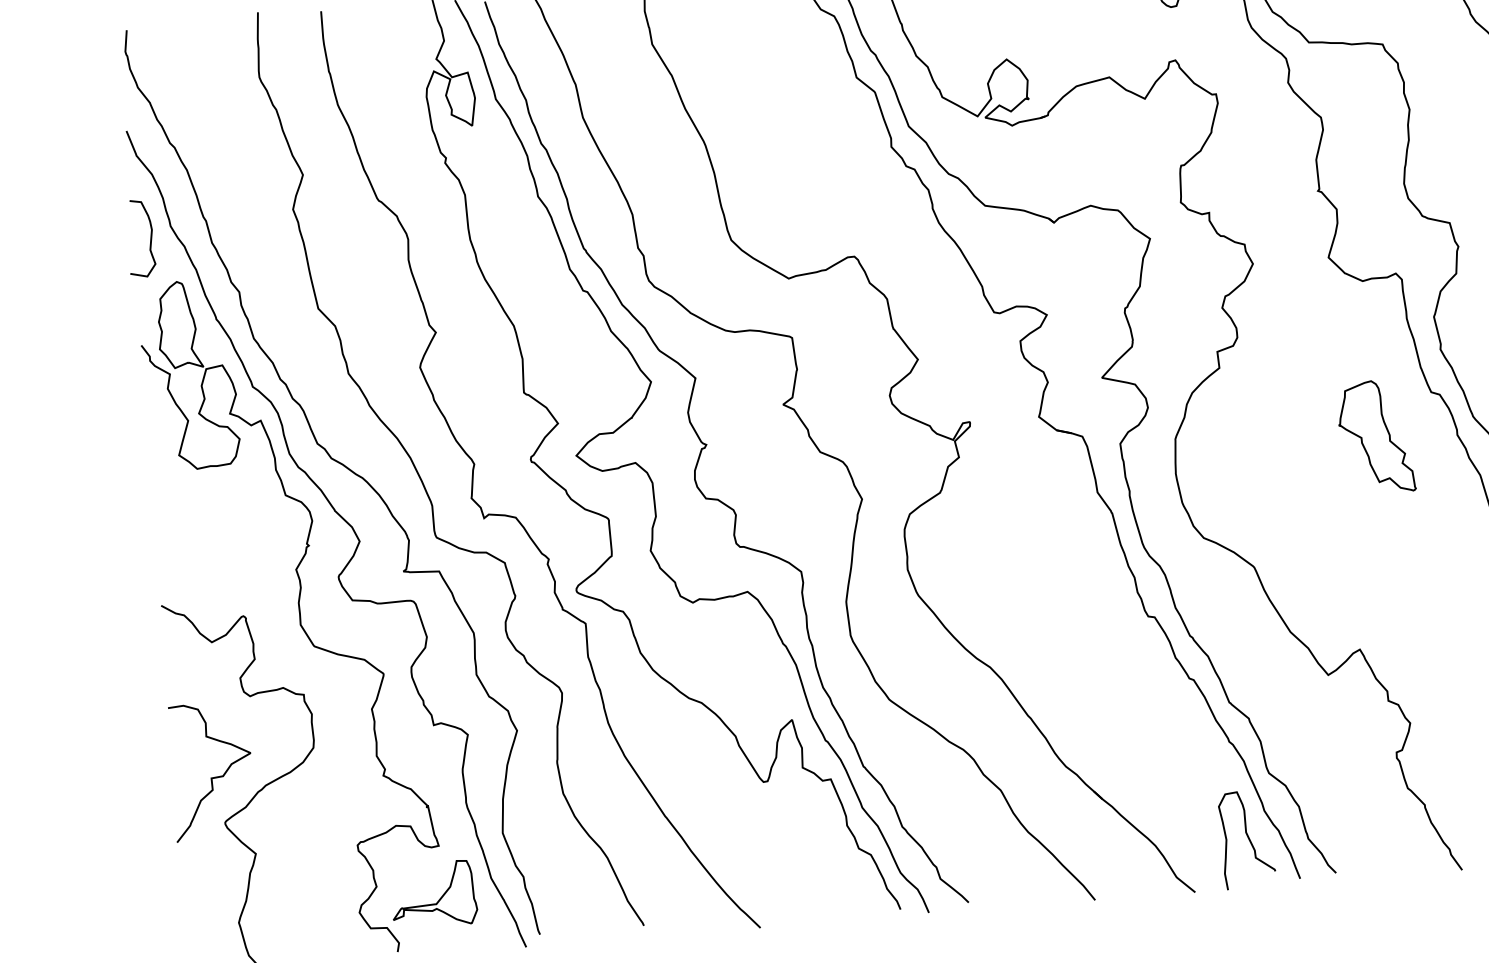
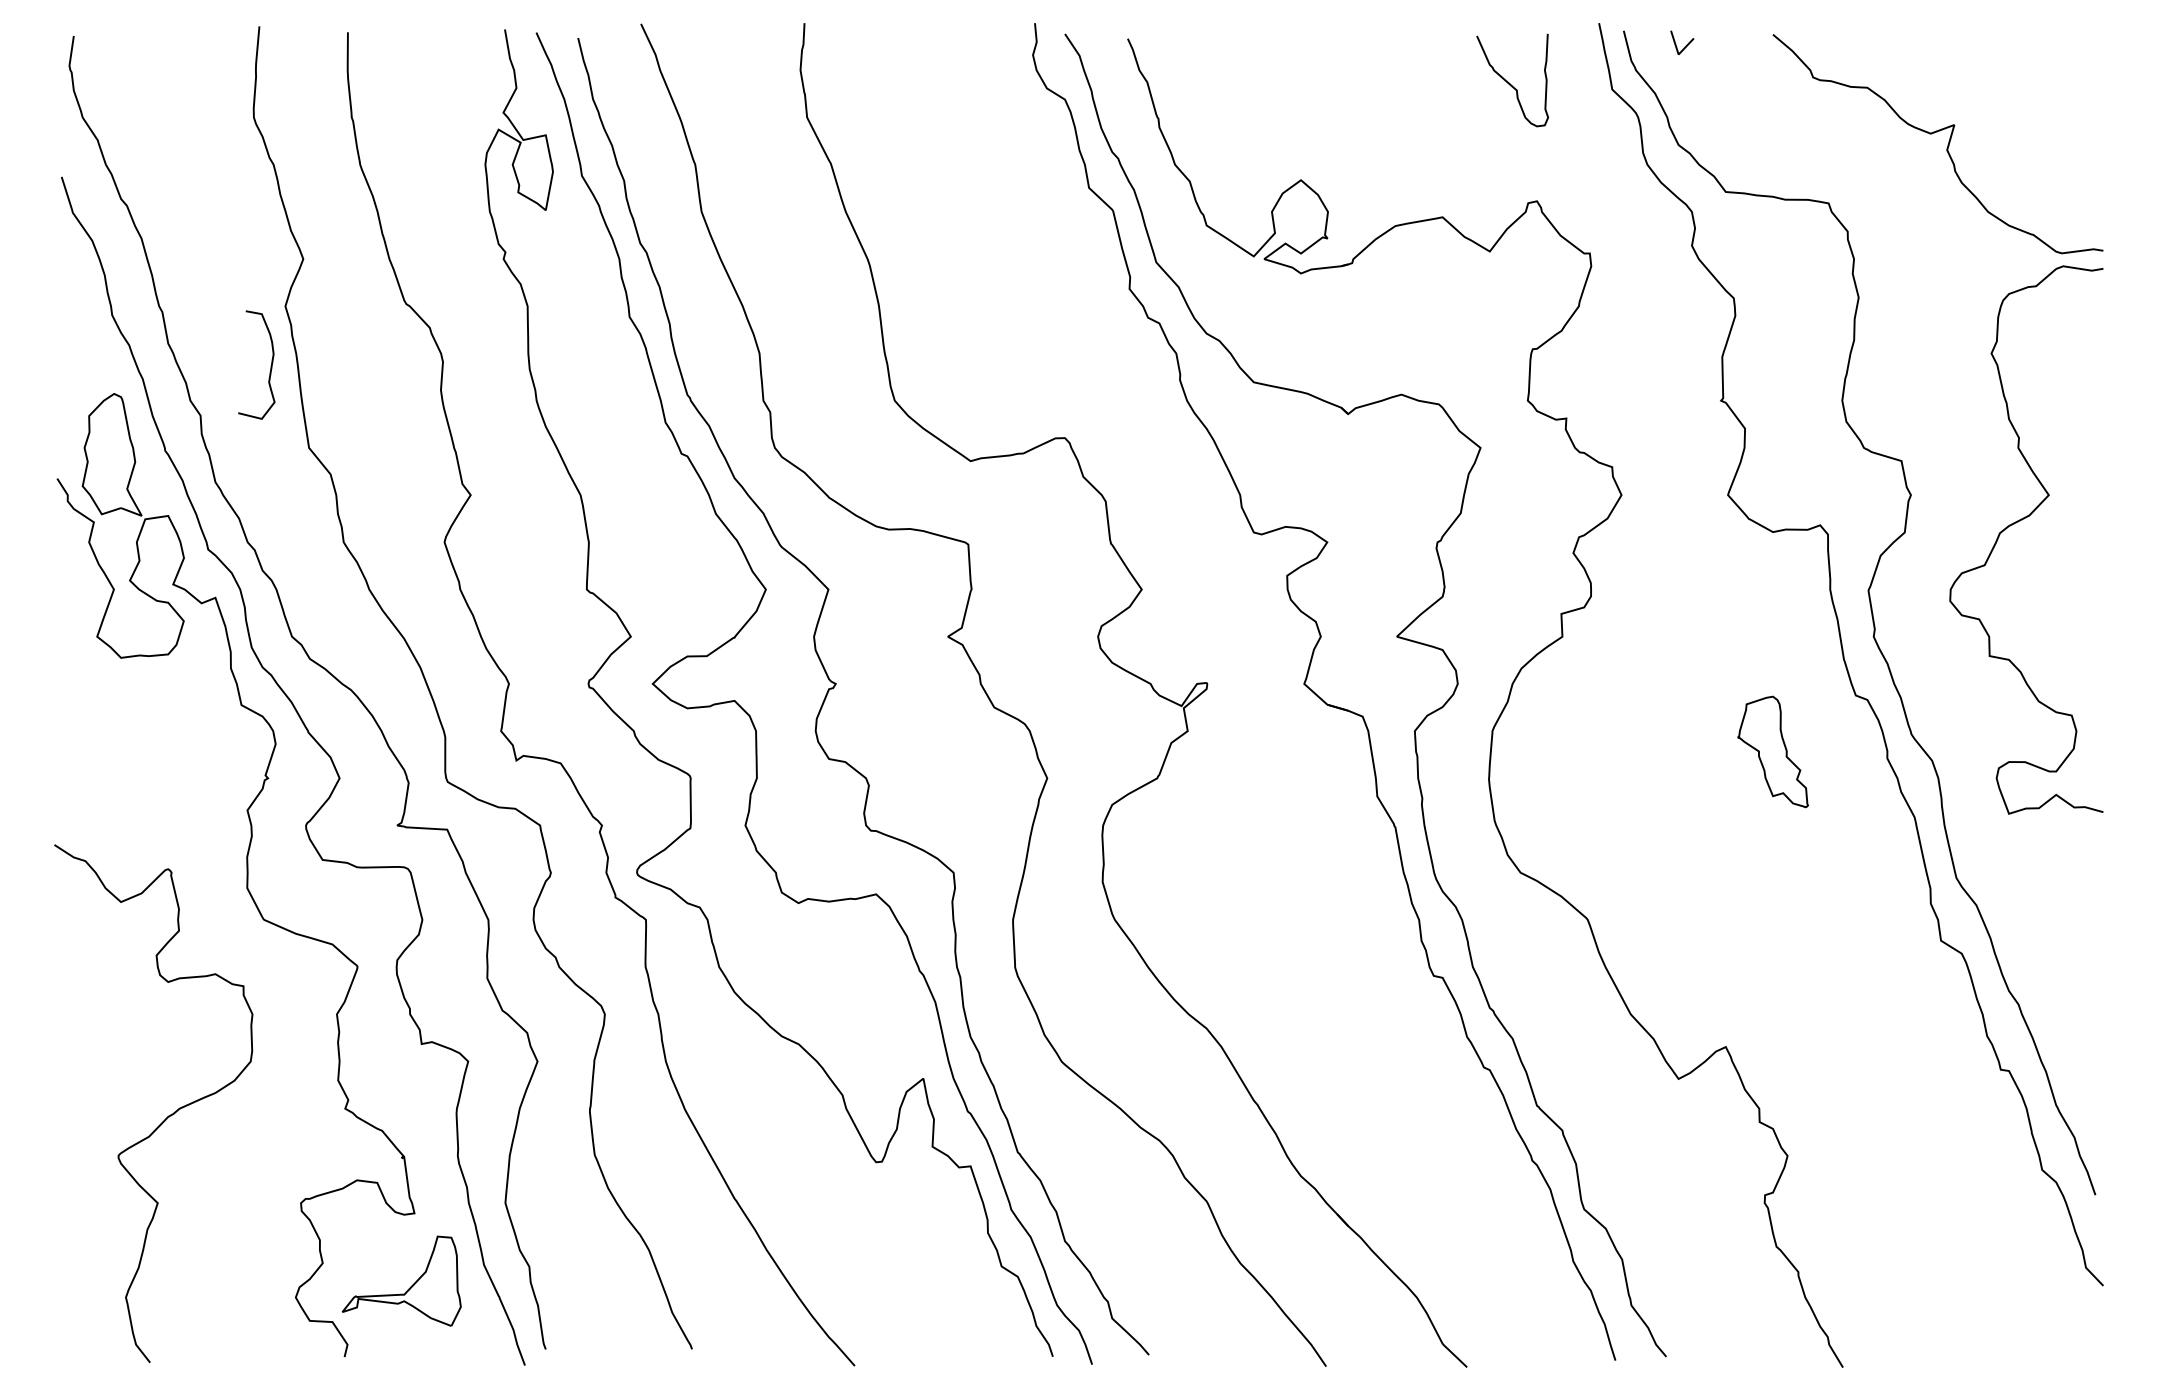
curve: (150, 238) -> (270, 365), moved
part: (1375, 436) -> (1772, 751), size x0.7
curve: (214, 776) -> (109, 1090), removed
curve: (1248, 838) -> (1547, 1298), removed

